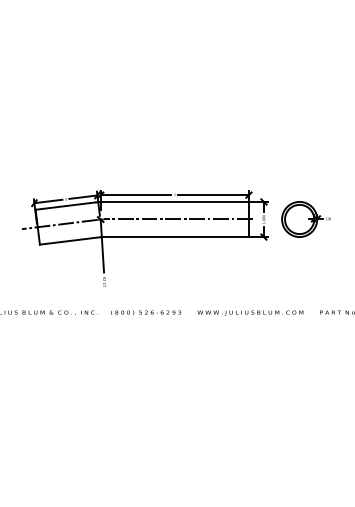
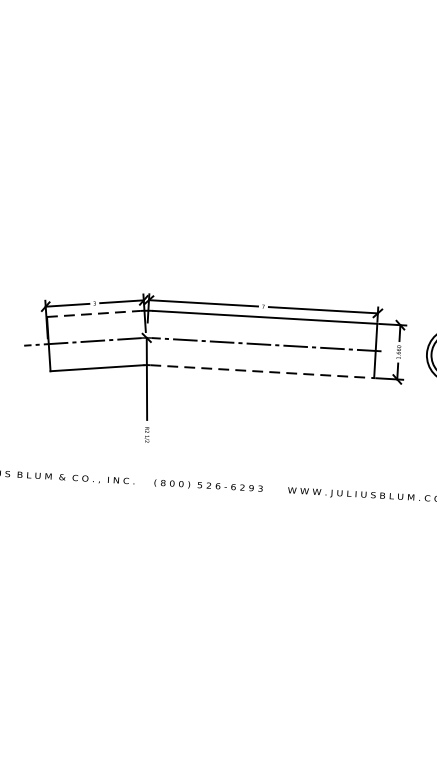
line: (66, 206) -> (95, 314), solid -> dashed
line: (177, 237) -> (263, 372), solid -> dashed

